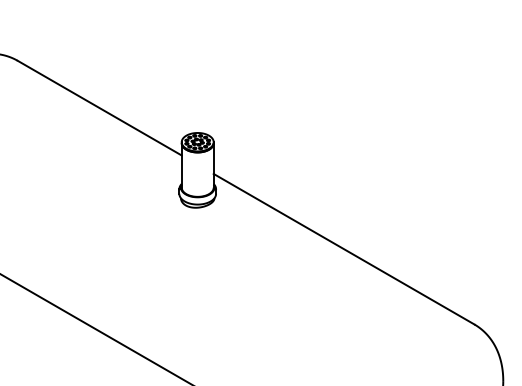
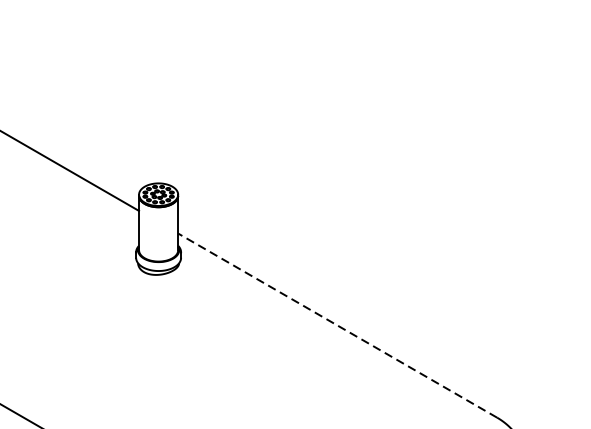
line: (343, 248) -> (337, 324), solid -> dashed

